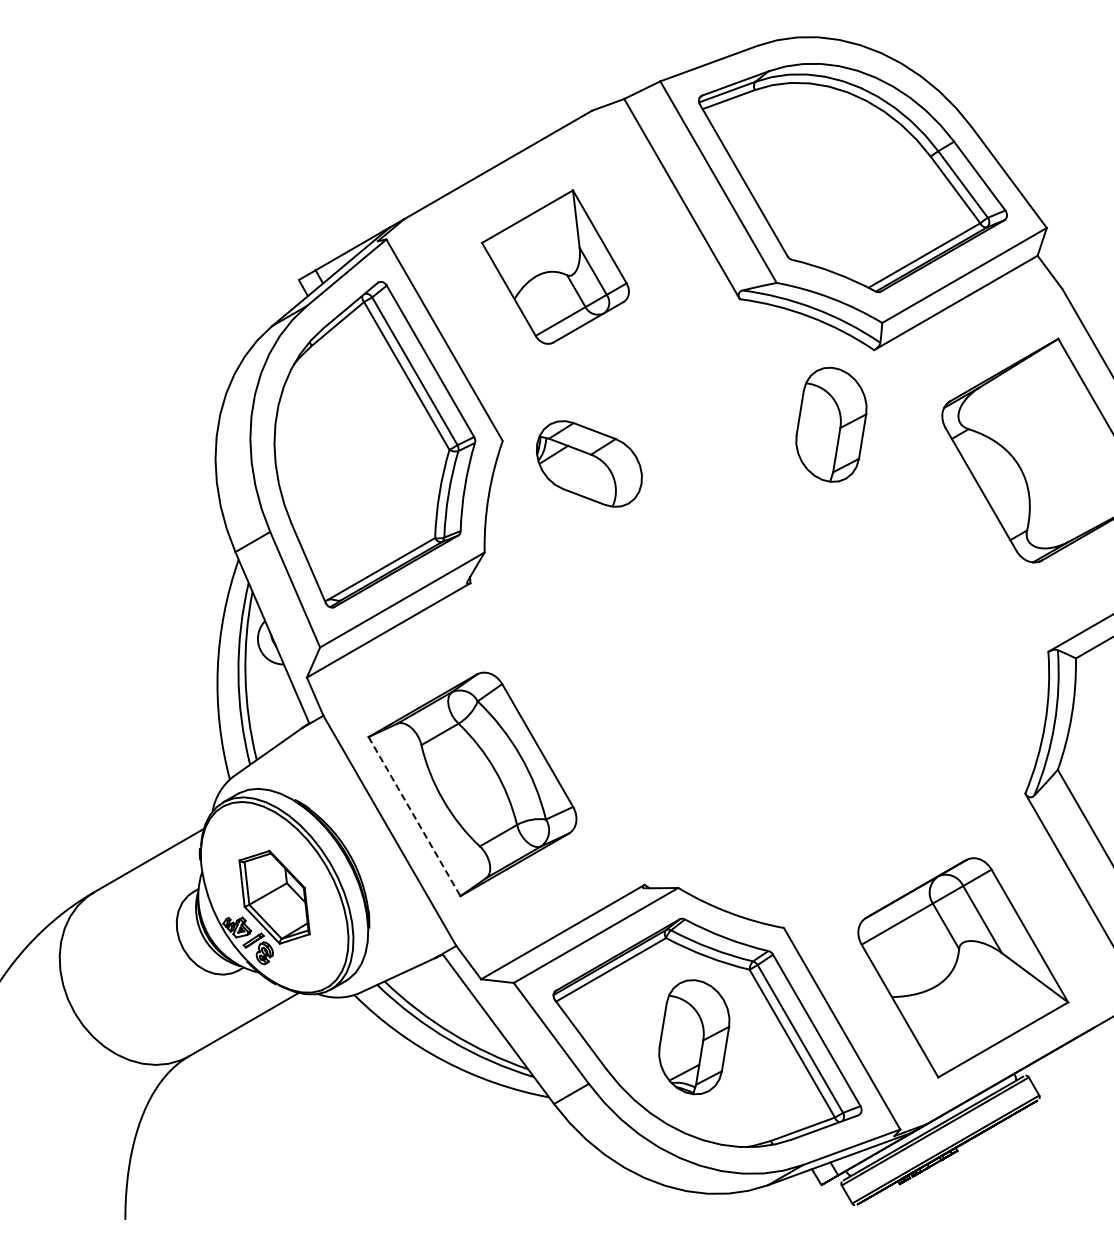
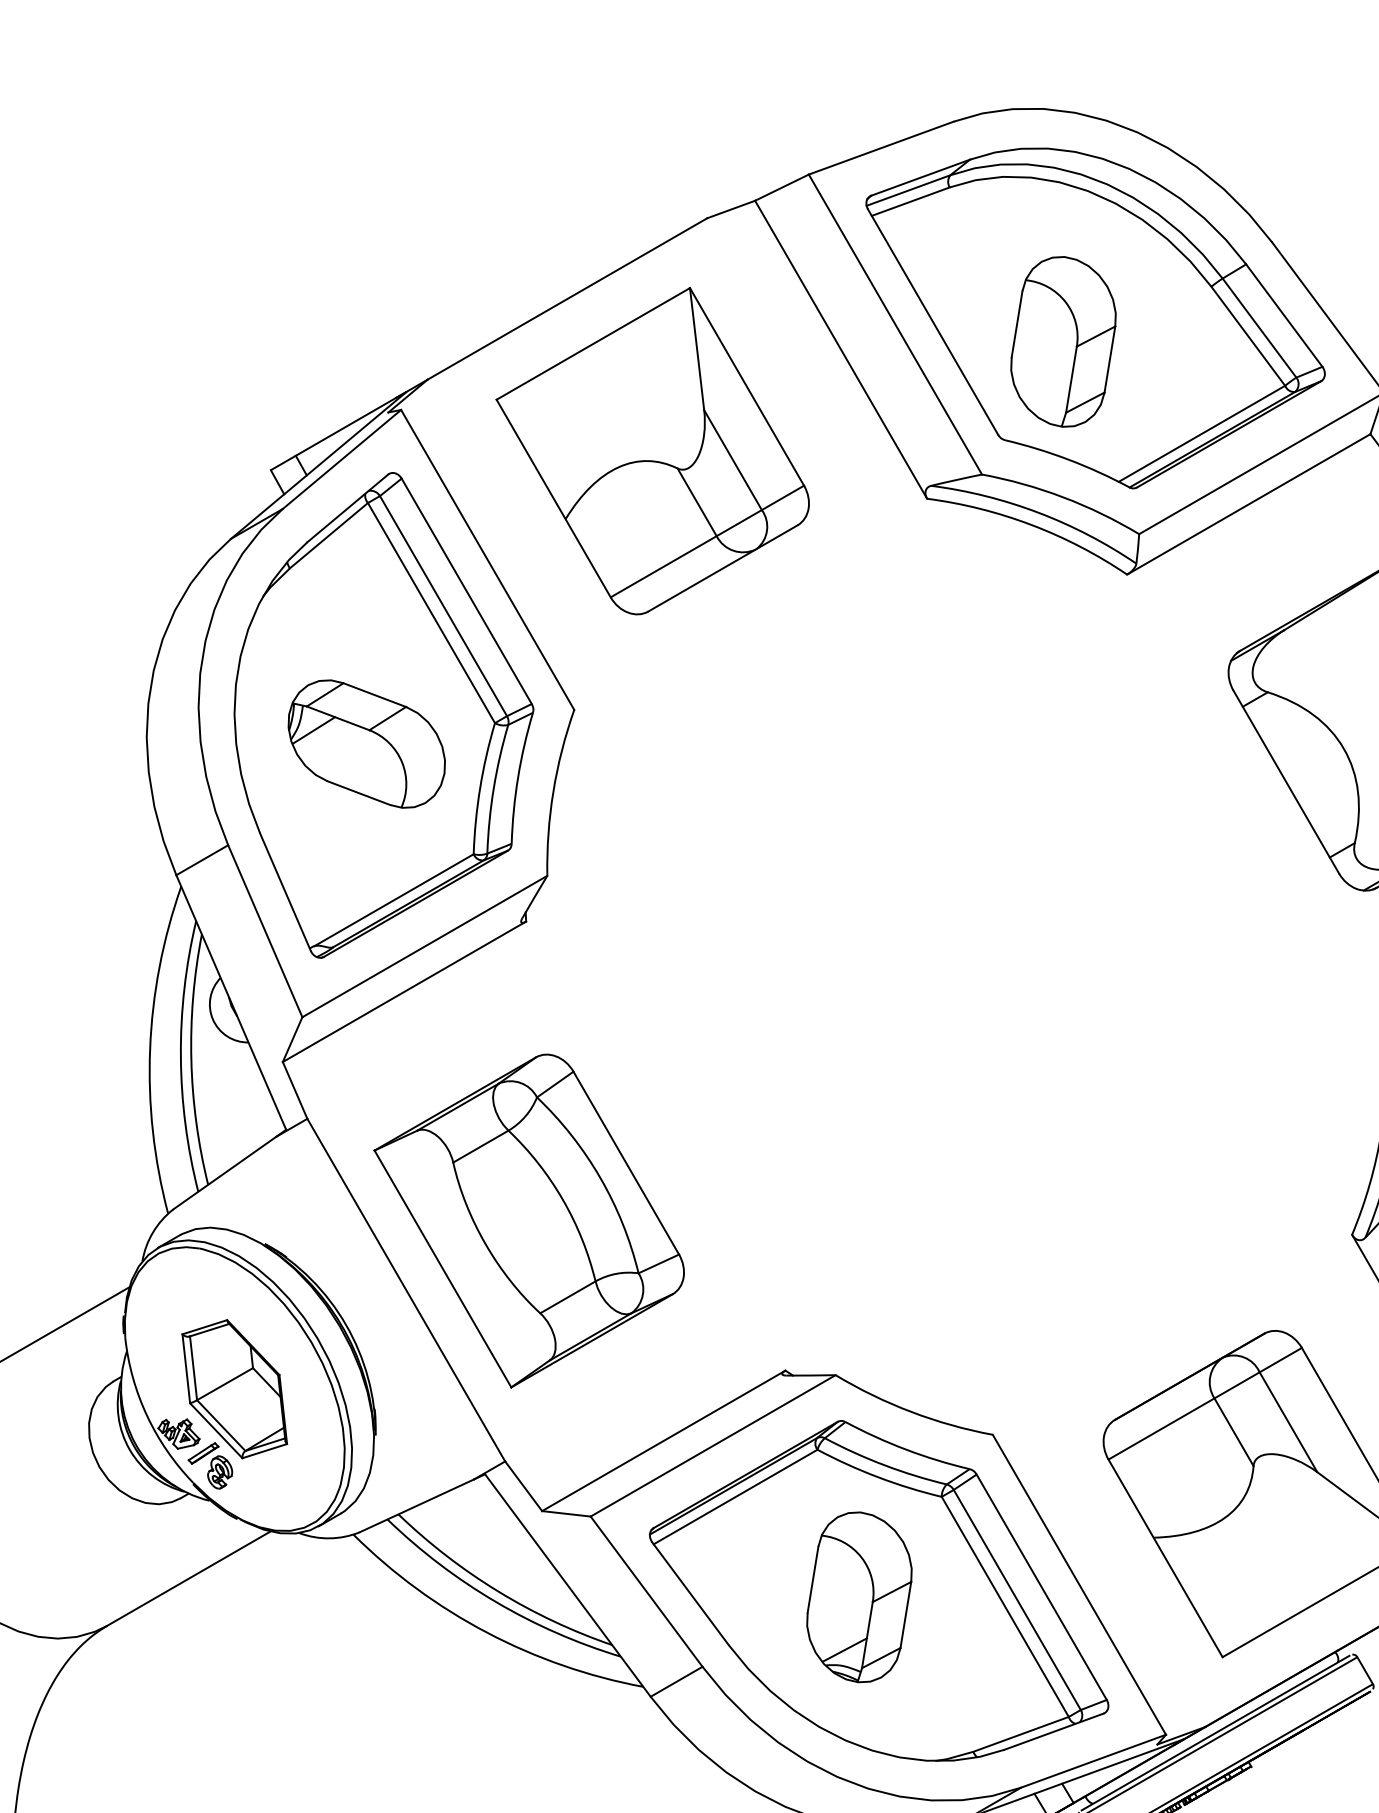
part: (555, 266) -> (652, 450), size x1.43
part: (831, 424) -> (1063, 341), moved
part: (589, 463) -> (367, 743), moved
line: (414, 816) -> (442, 1268), dashed -> solid

